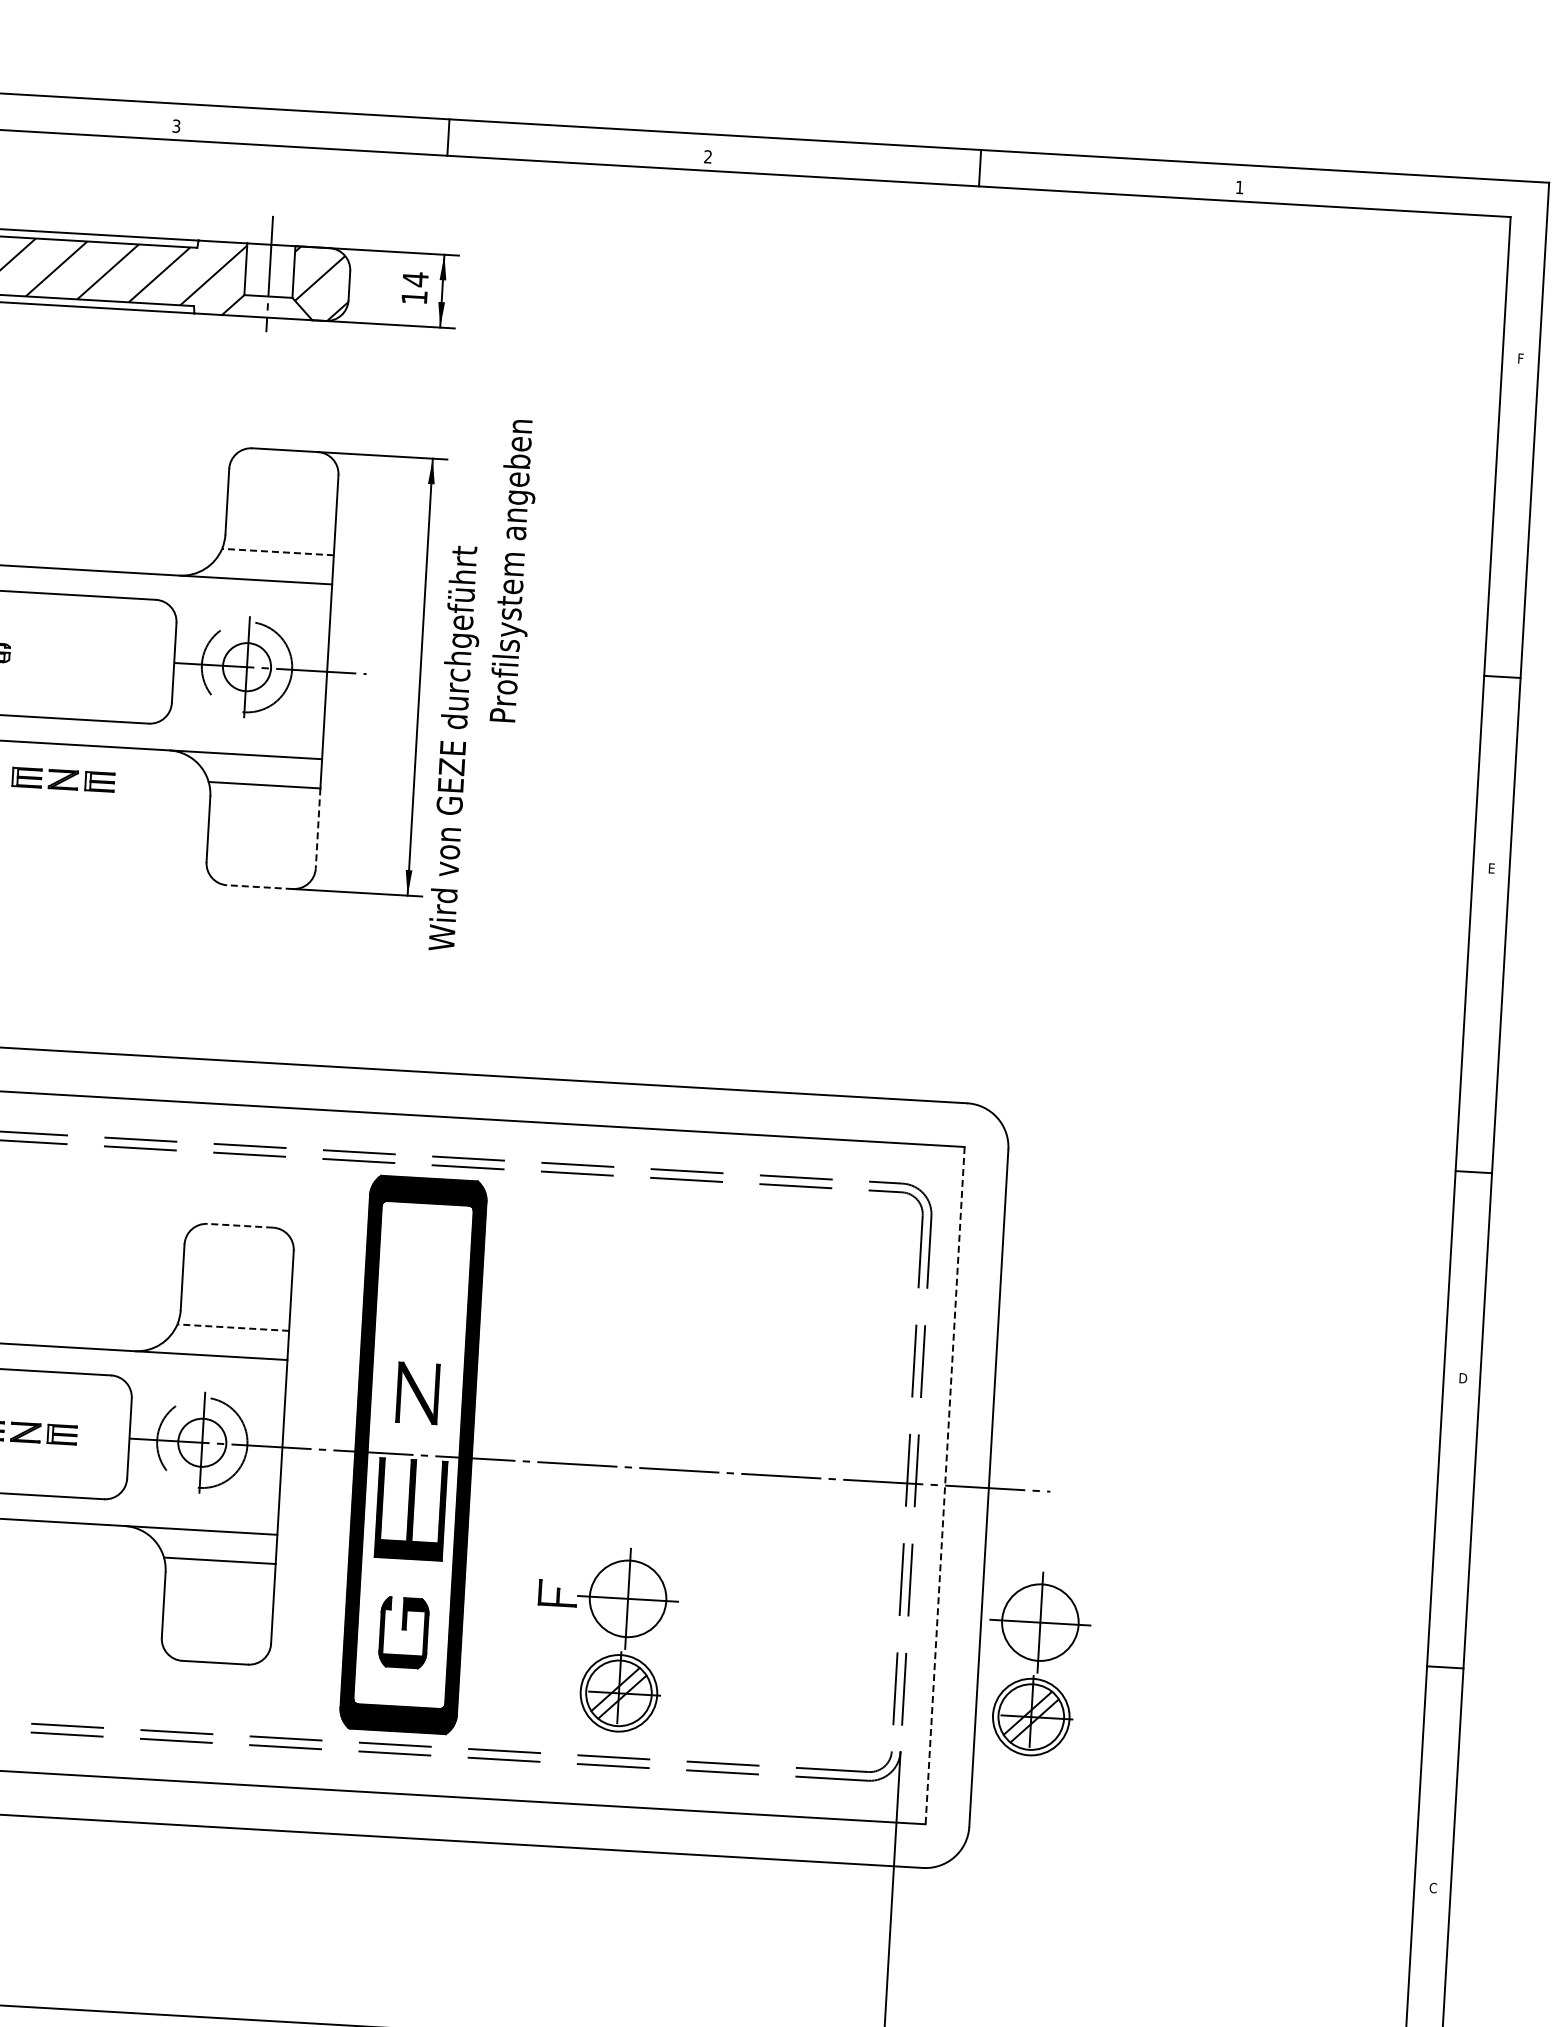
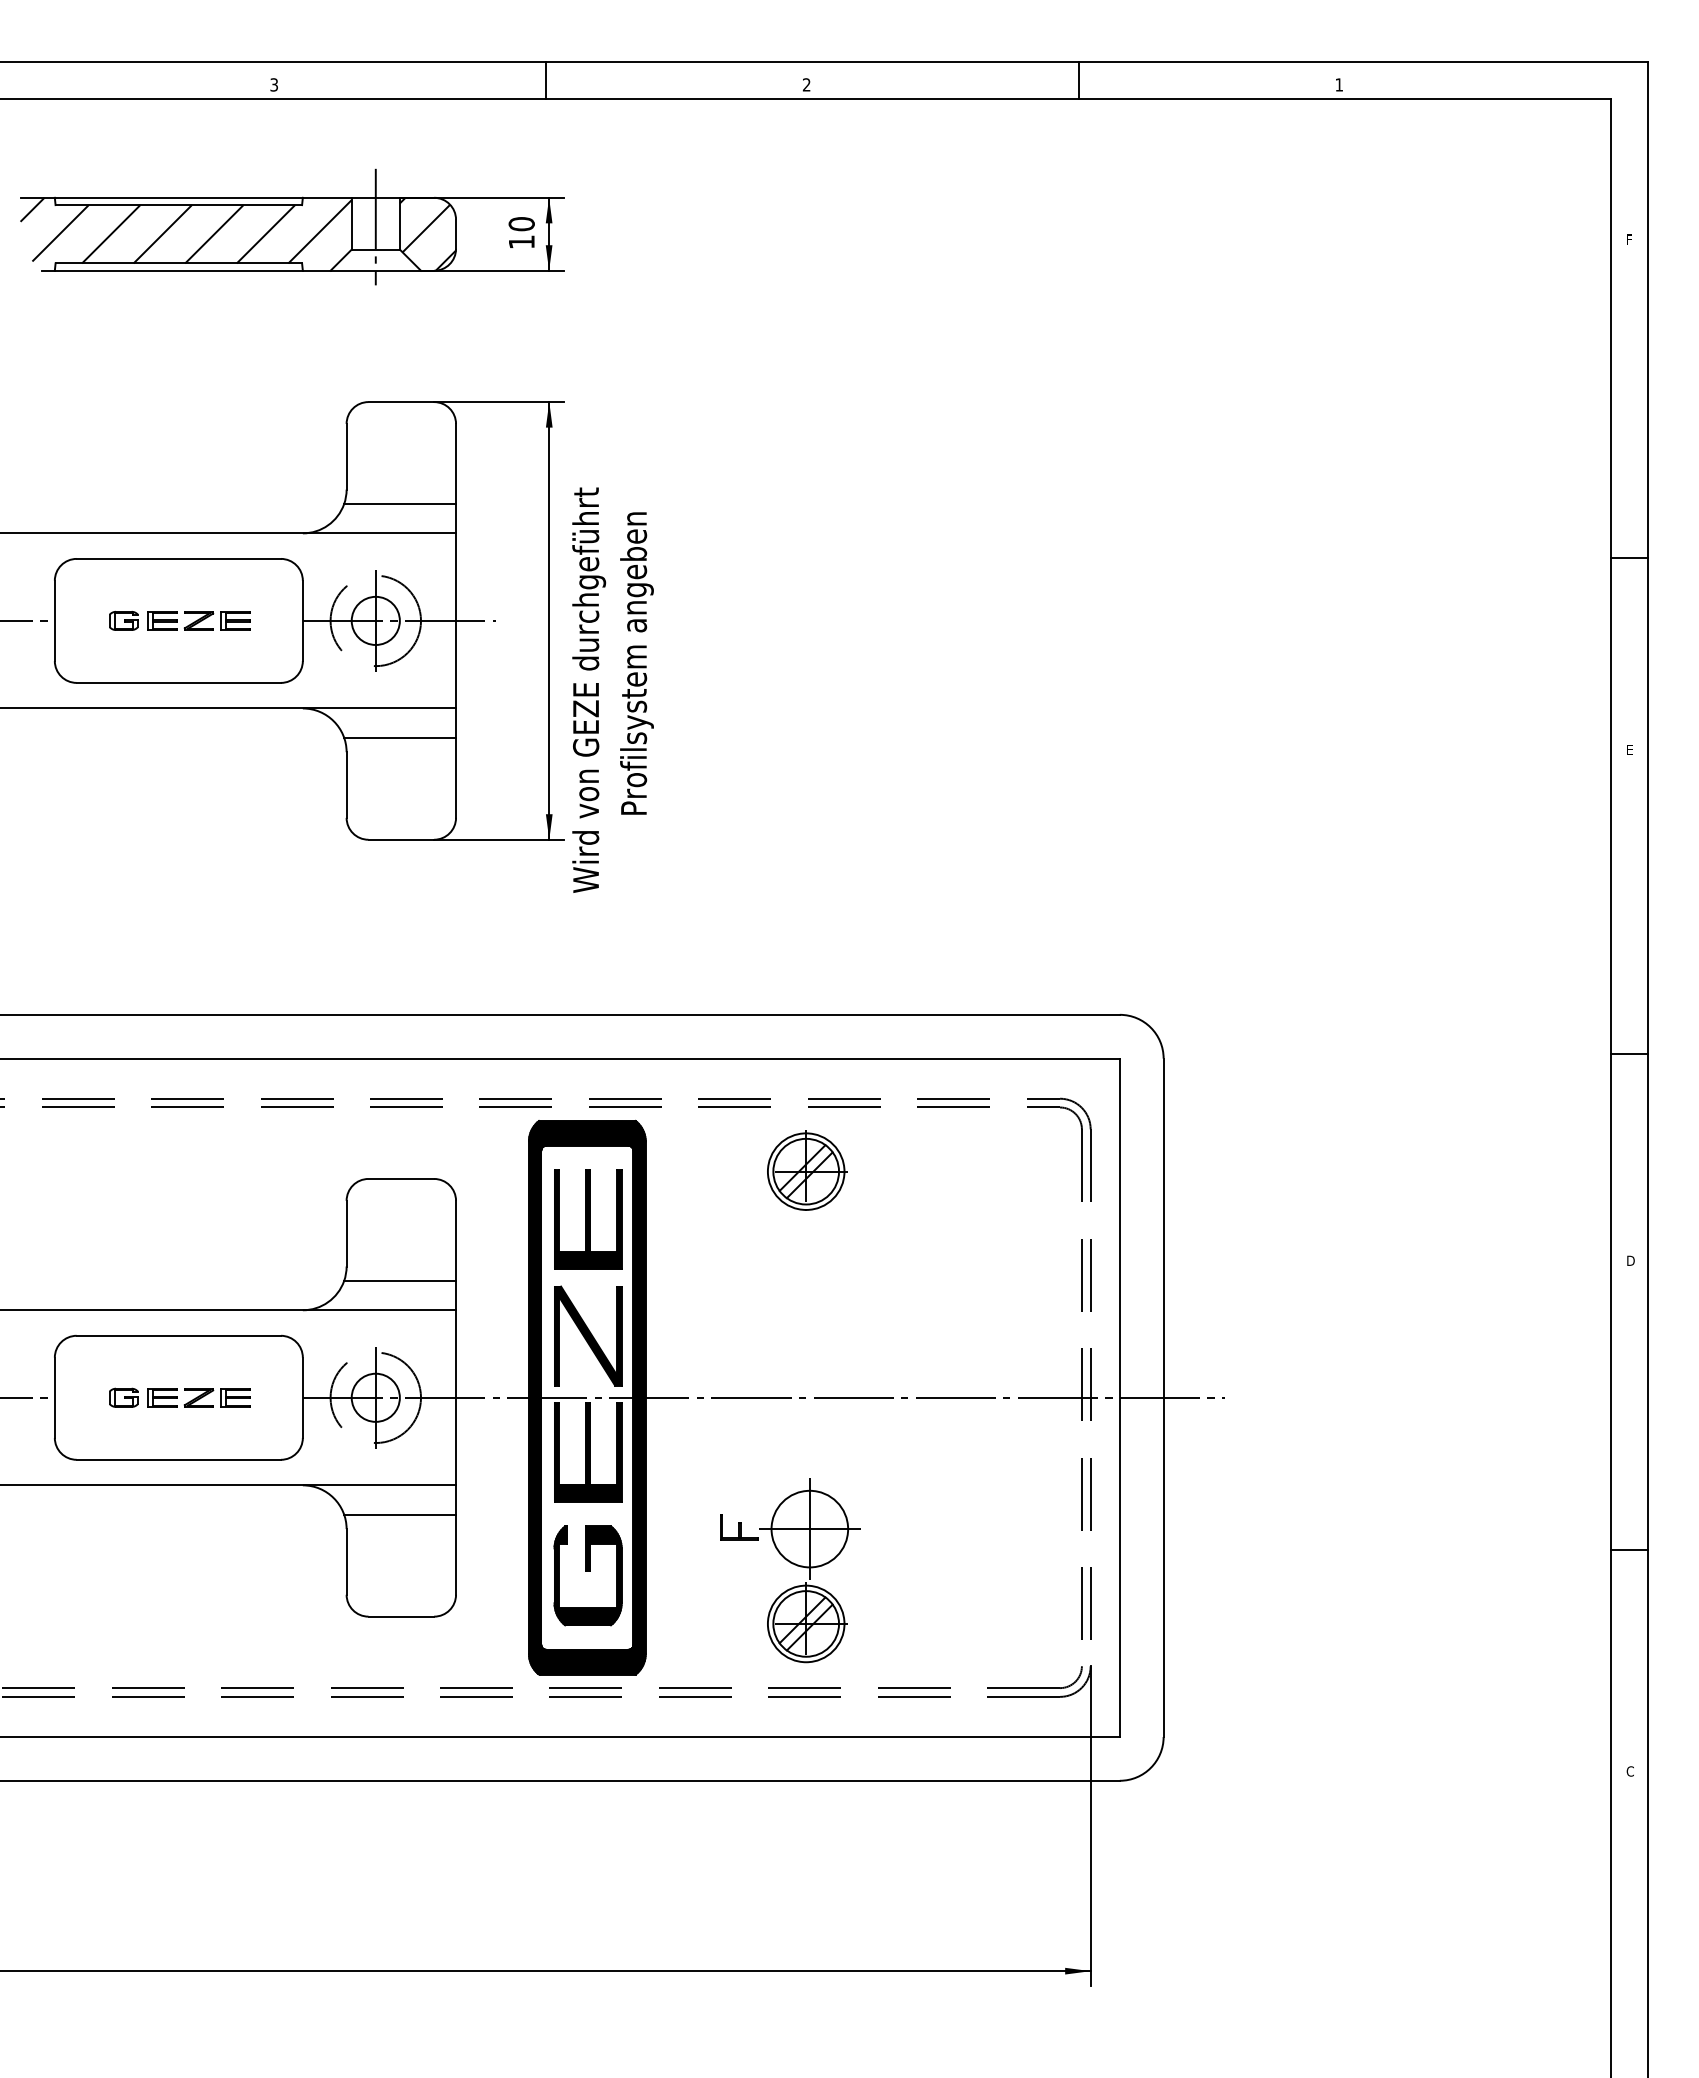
text: (415, 278) -> (521, 223), 14 -> 10
line: (278, 552) -> (400, 504), dashed -> solid
text: (513, 570) -> (636, 663), moved
part: (62, 779) -> (198, 620), moved
line: (318, 829) -> (456, 778), dashed -> solid
line: (260, 886) -> (401, 839), dashed -> solid
line: (240, 1225) -> (401, 1178), dashed -> solid
part: (646, 1240) -> (807, 1170), added
part: (424, 1277) -> (588, 1219), added
line: (233, 1328) -> (400, 1281), dashed -> solid
part: (418, 1392) -> (588, 1335), size x1.67
line: (944, 1486) -> (1119, 1398), dashed -> solid
part: (403, 1632) -> (587, 1575), size x1.43
part: (1037, 1663) -> (1222, 1570), removed

